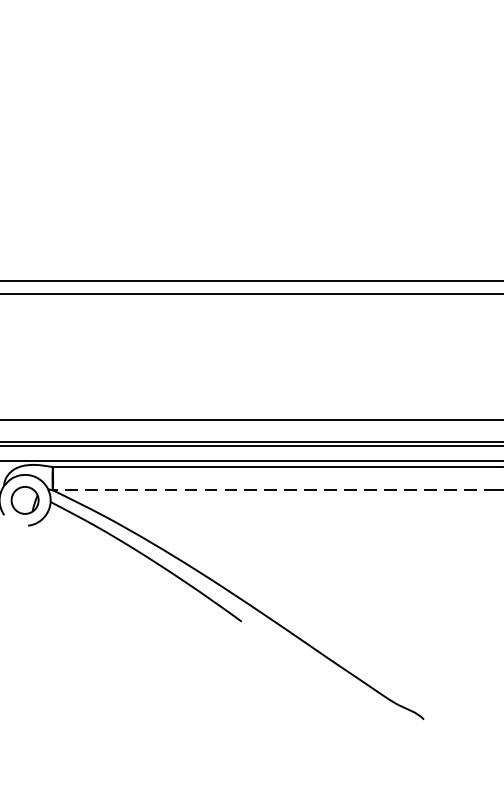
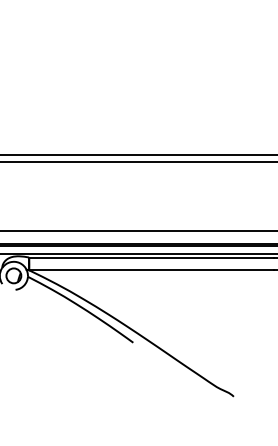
line: (274, 490) -> (151, 270), dashed -> solid

